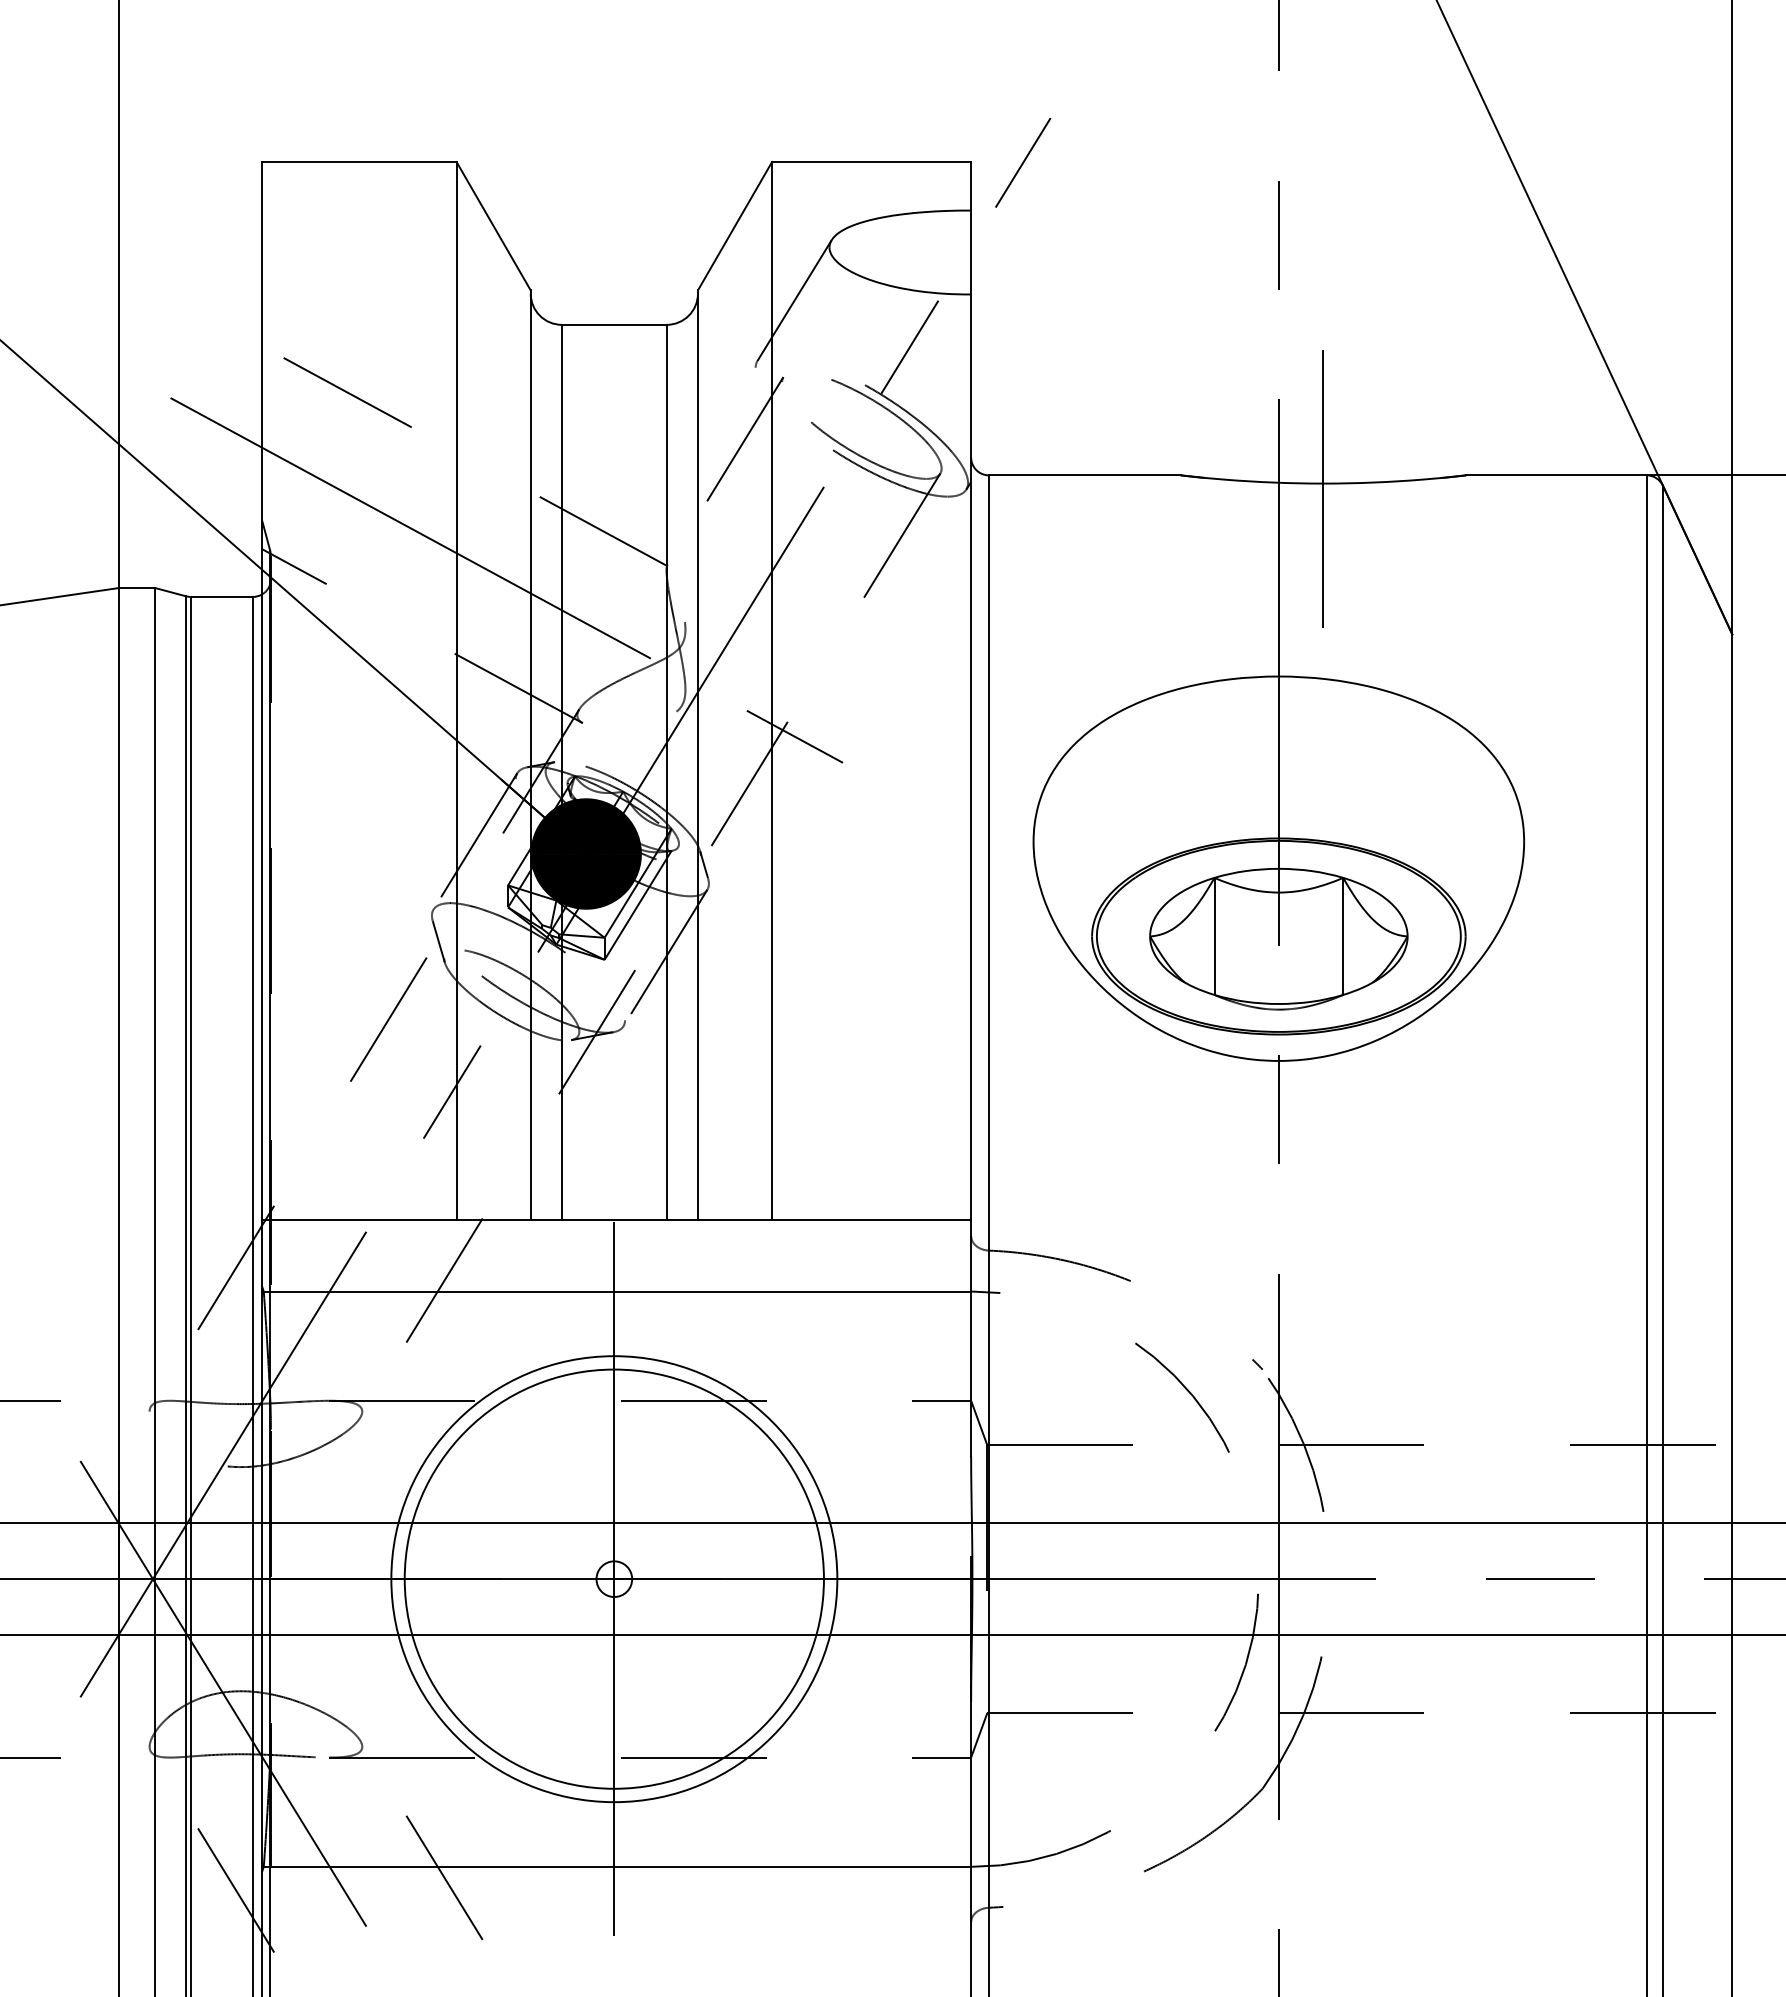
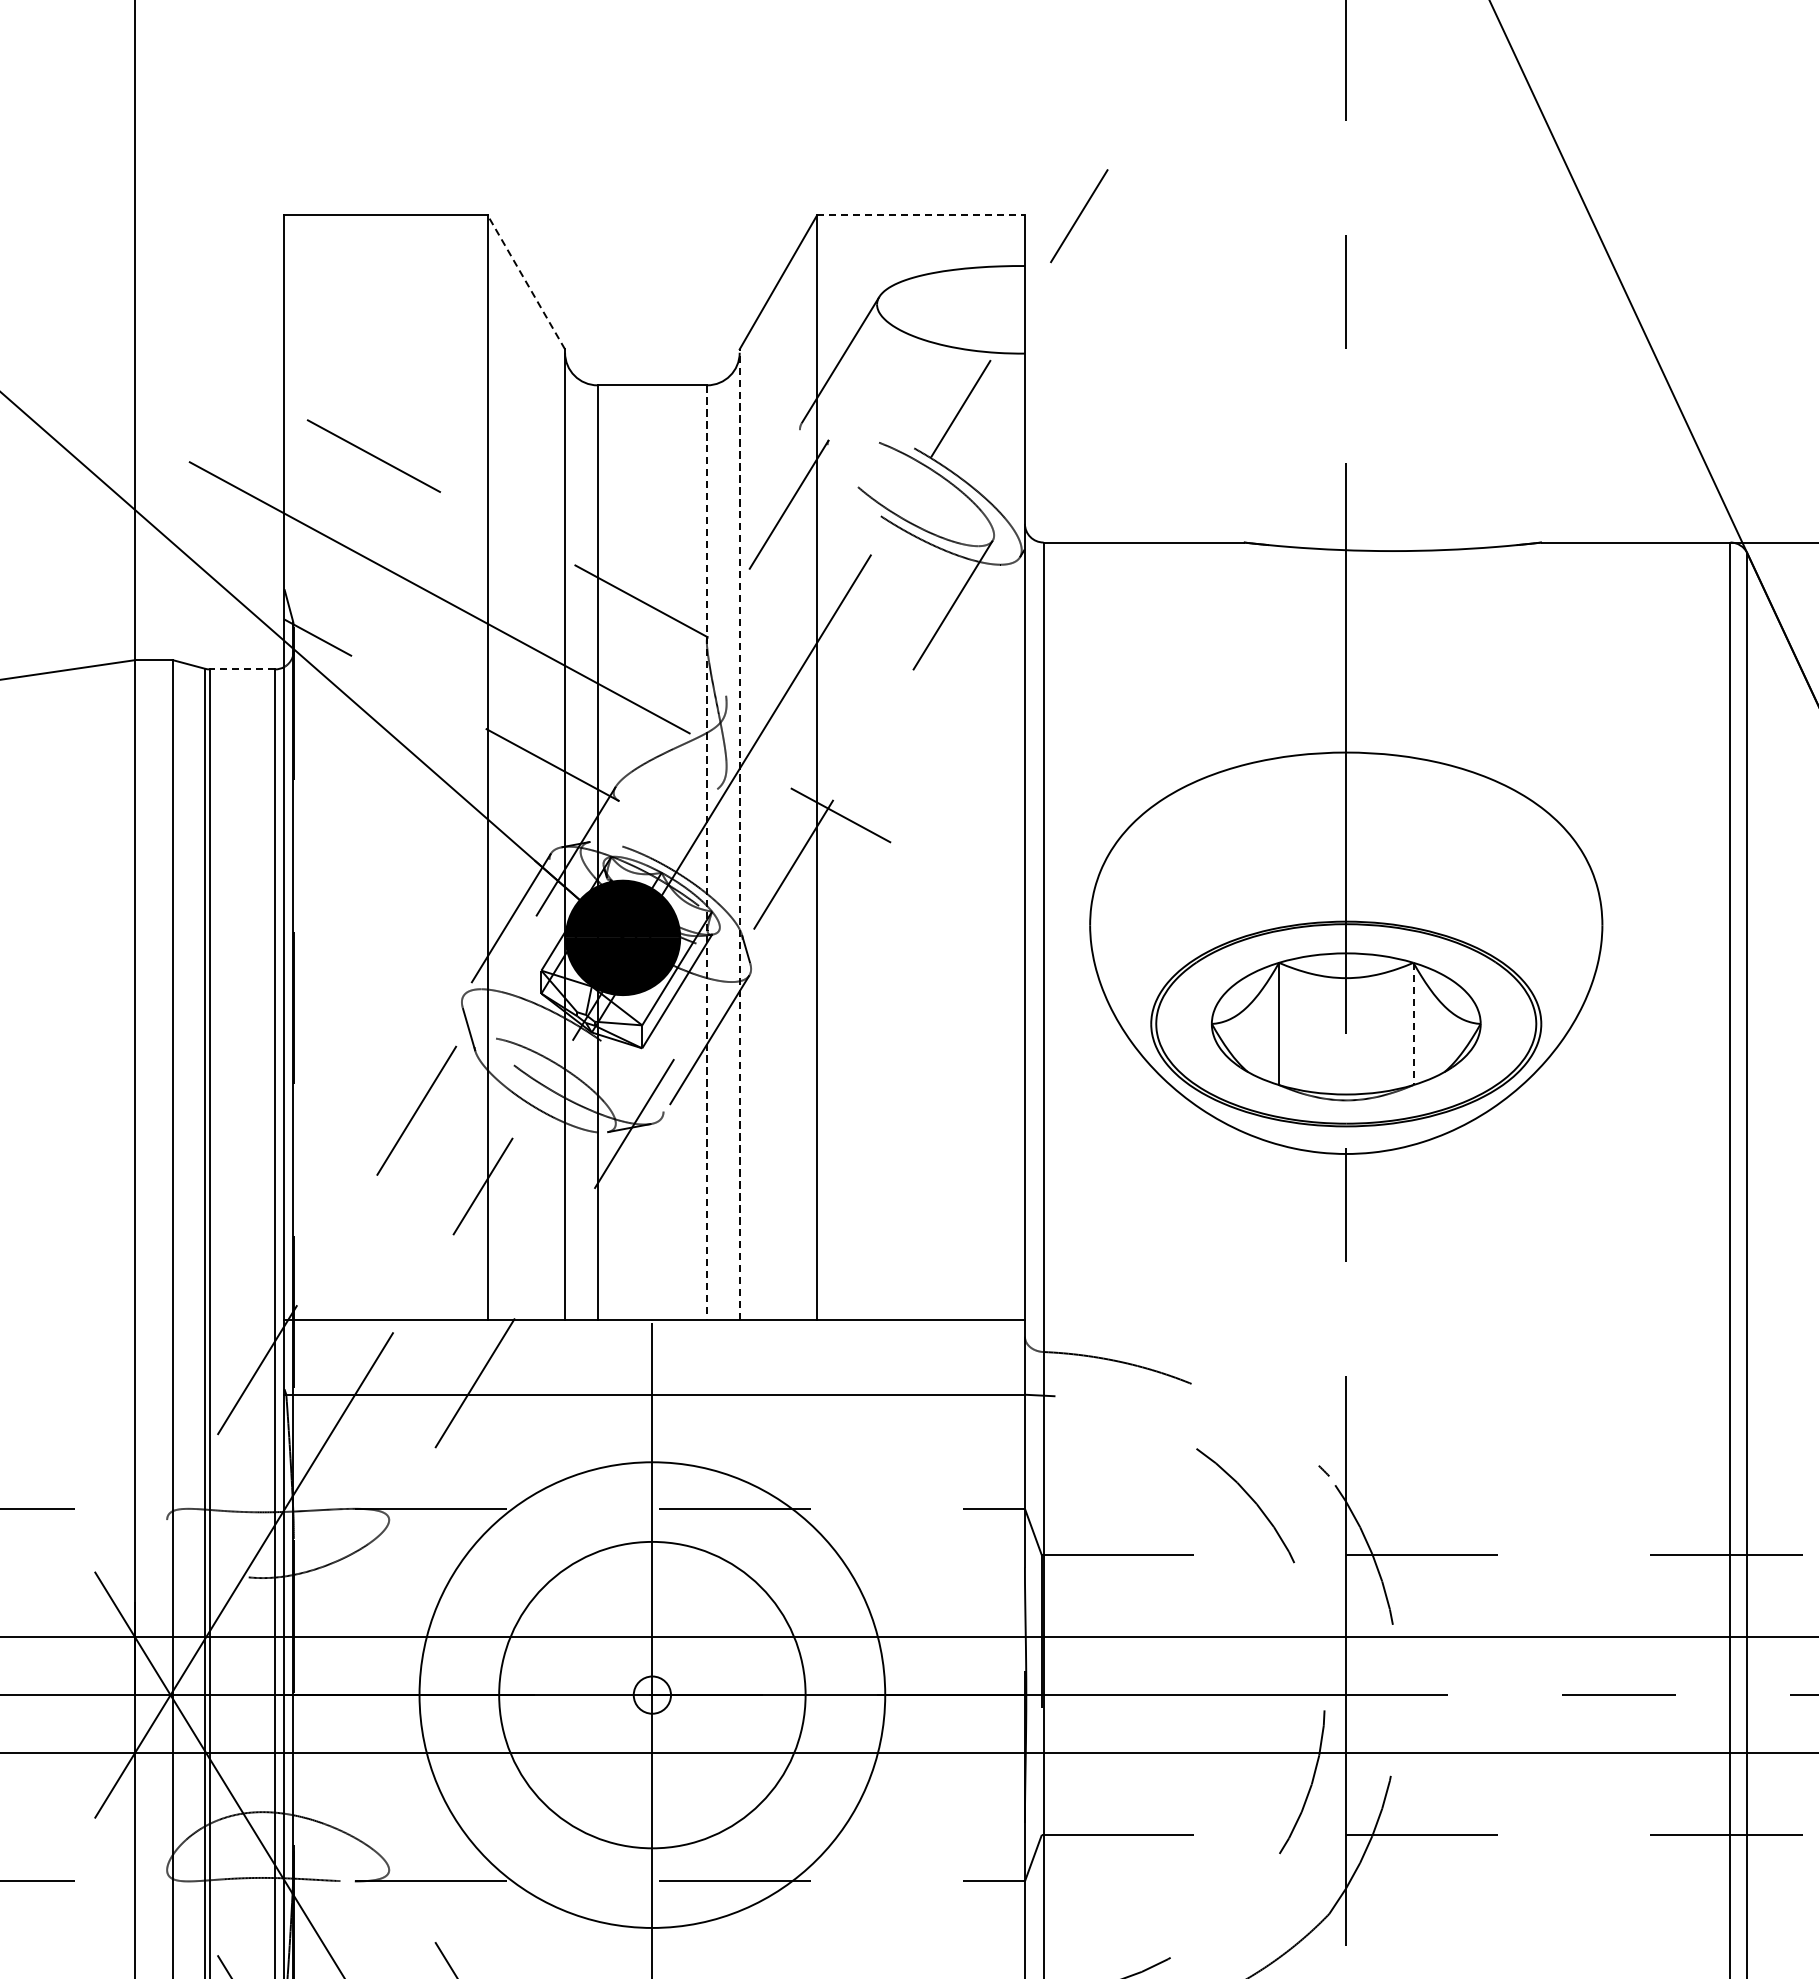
line: (871, 162) -> (920, 215), solid -> dashed
line: (493, 225) -> (526, 281), solid -> dashed
line: (1323, 489) -> (1392, 557), removed
line: (221, 596) -> (242, 669), solid -> dashed
line: (697, 755) -> (739, 835), solid -> dashed
line: (666, 772) -> (706, 852), solid -> dashed
line: (1343, 936) -> (1413, 1024), solid -> dashed
circle: (613, 1578) -> (651, 1694), size x0.7

